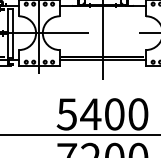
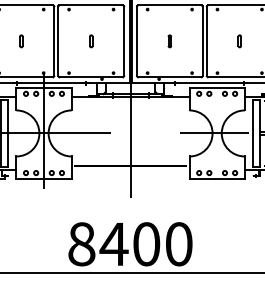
line: (102, 60) -> (130, 170), removed
text: (66, 114) -> (81, 244), 5400 -> 8400

